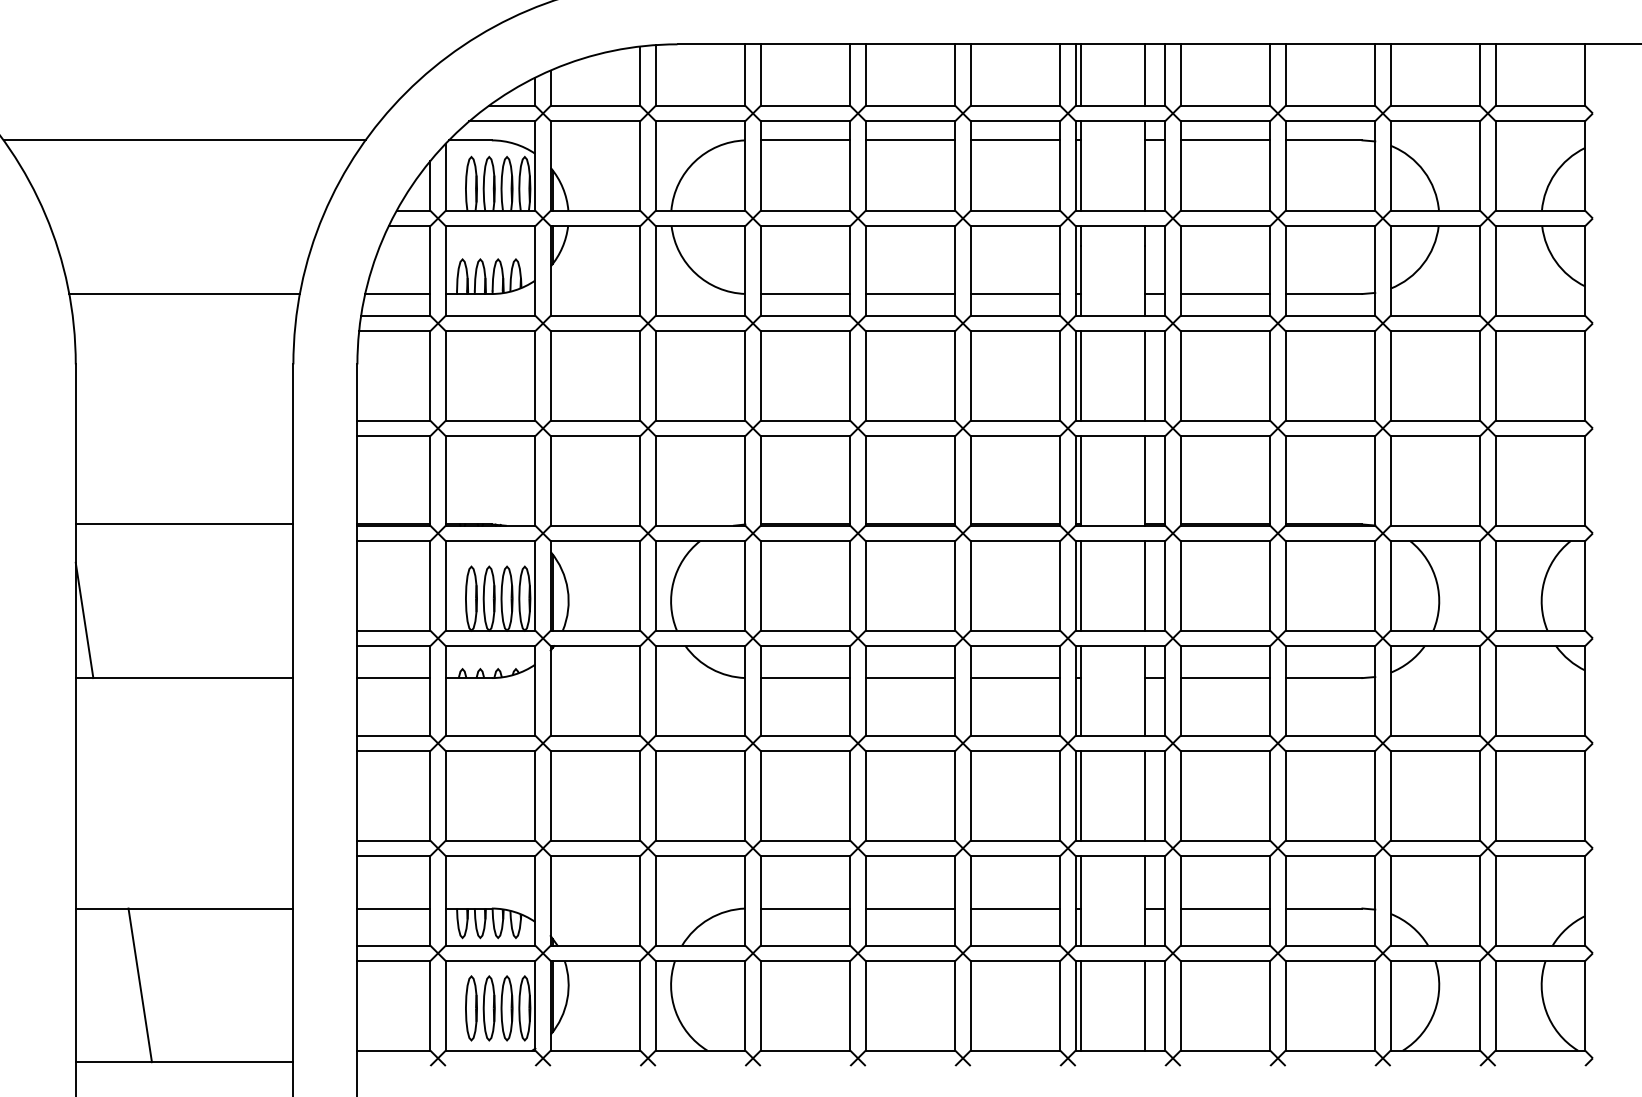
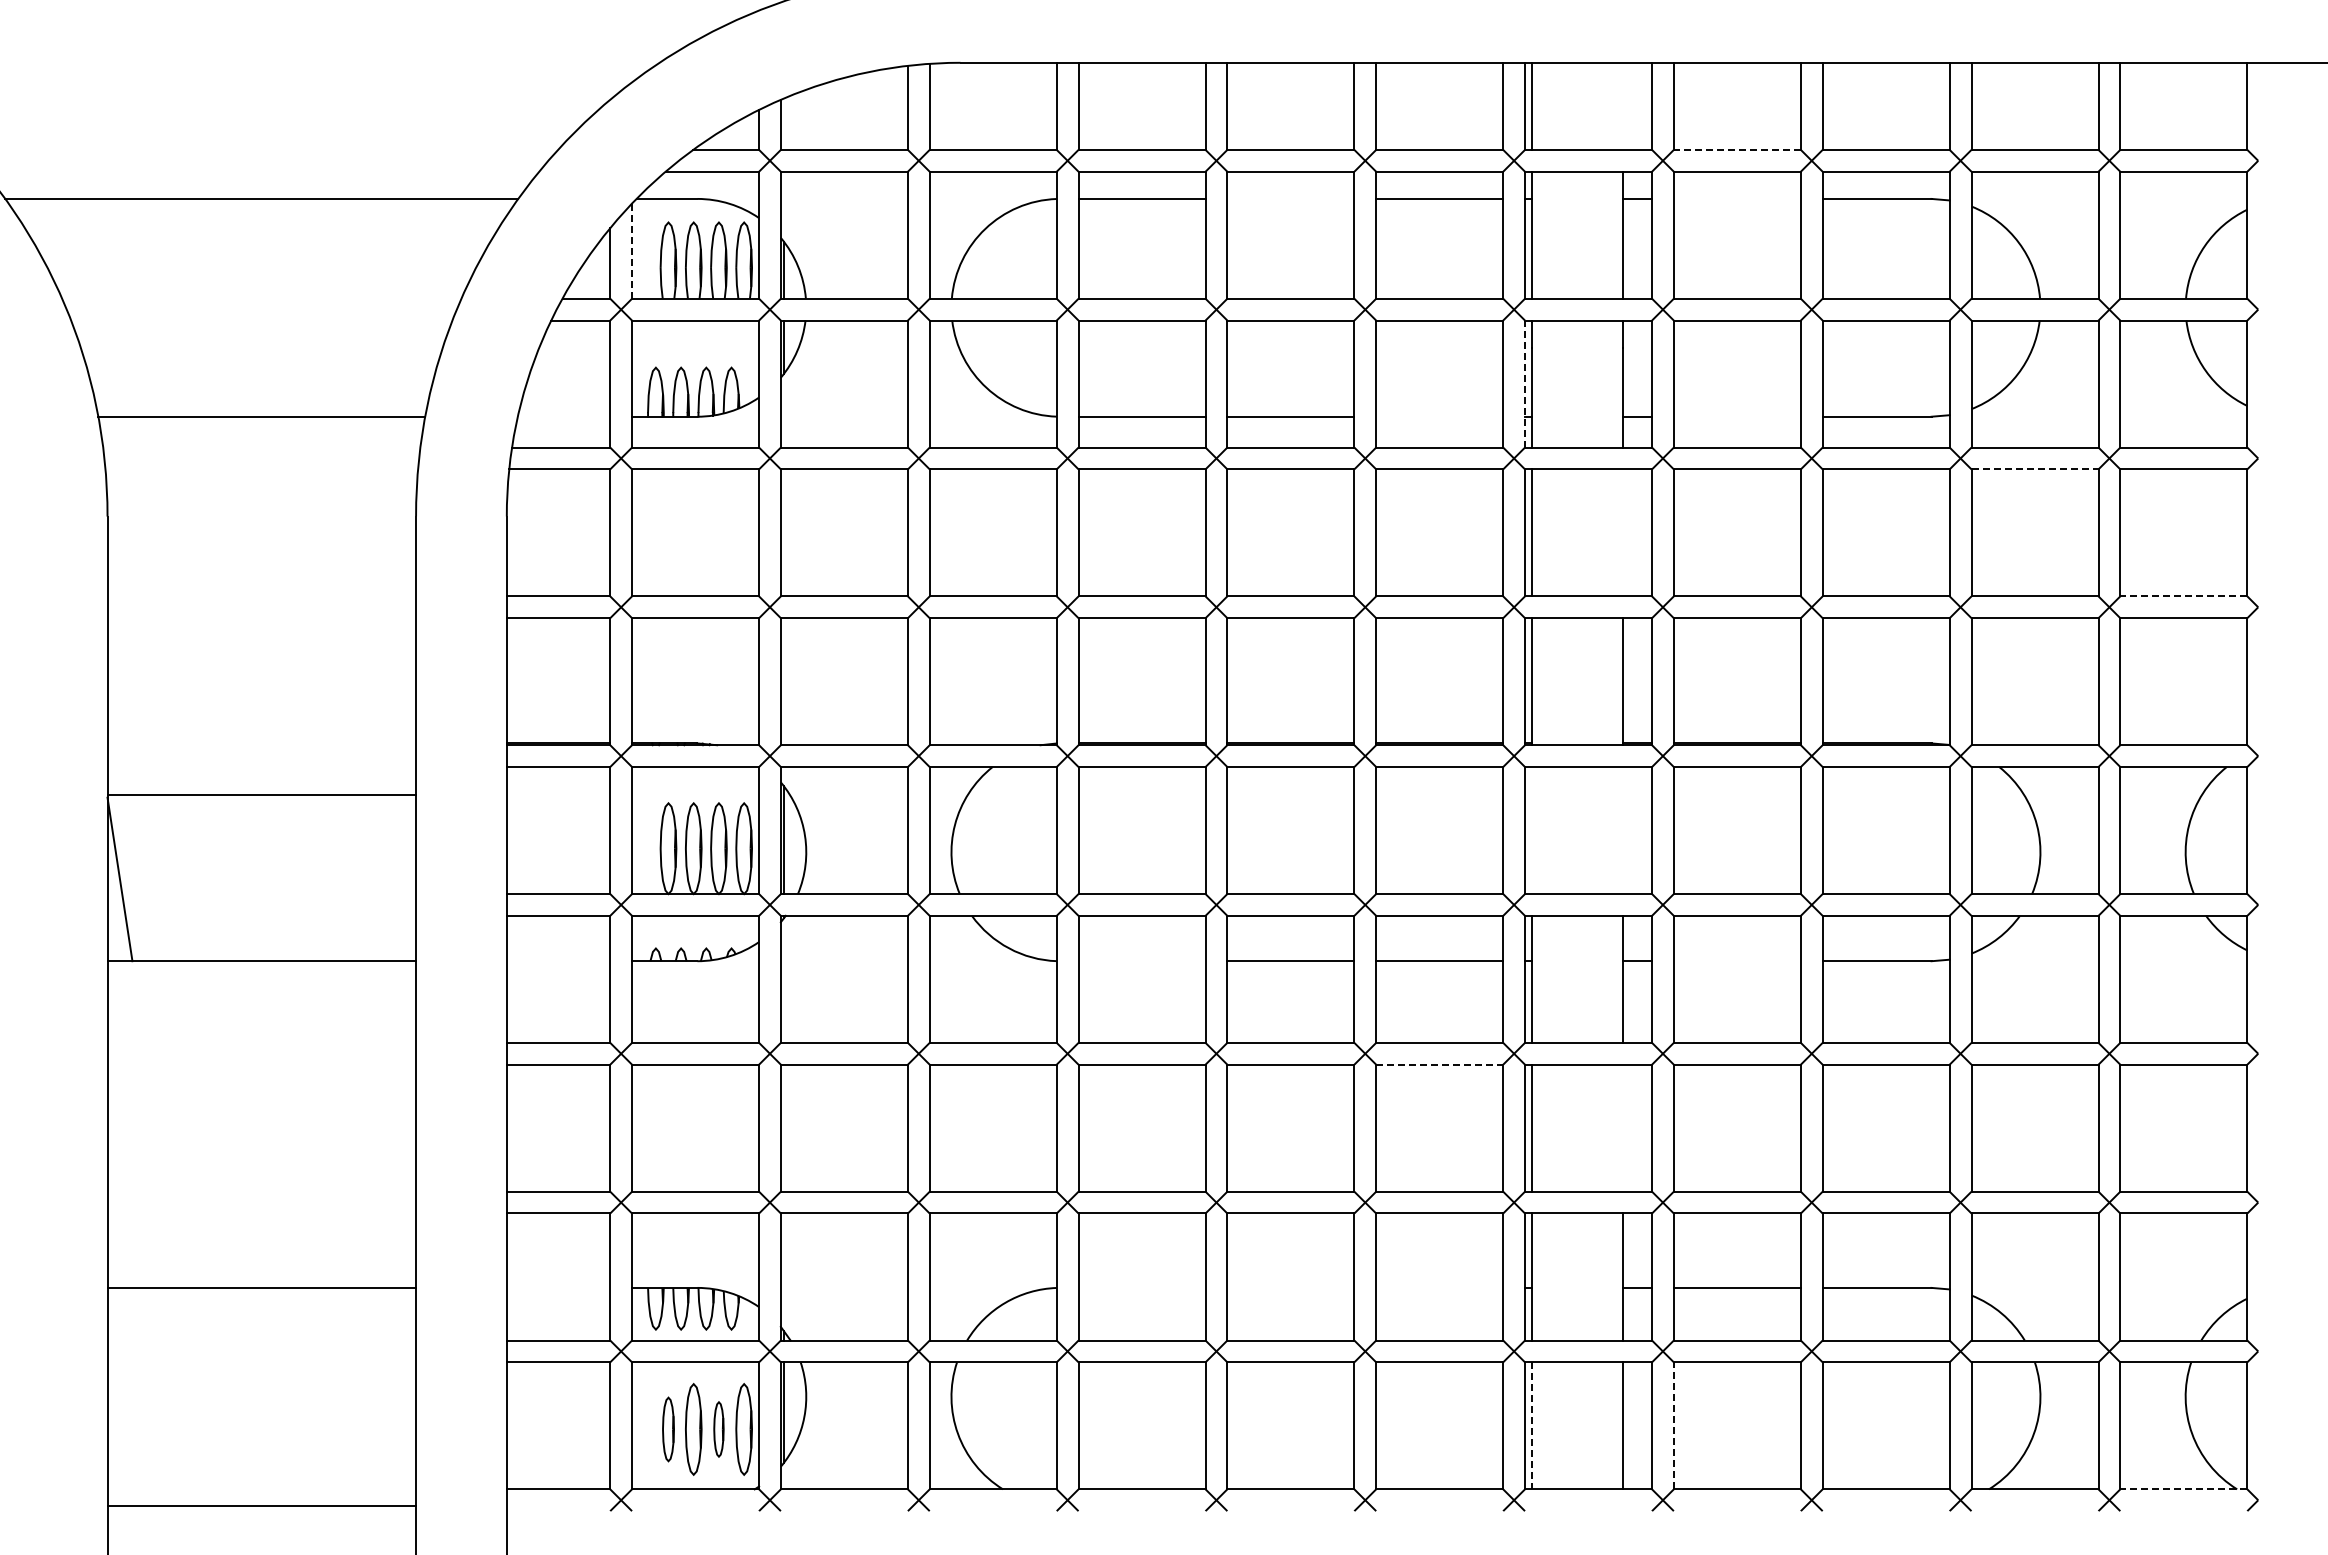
line: (1145, 74) -> (1623, 105), removed
line: (1225, 105) -> (1737, 149), solid -> dashed
line: (910, 140) -> (1290, 198), removed
line: (1224, 140) -> (1736, 198), removed
line: (446, 177) -> (632, 251), solid -> dashed
line: (1076, 271) -> (1525, 384), solid -> dashed
line: (397, 293) -> (563, 416), removed
line: (1015, 293) -> (1439, 416), removed
line: (1224, 293) -> (1736, 416), removed
line: (1435, 331) -> (2035, 469), solid -> dashed
line: (1145, 375) -> (1623, 532), removed
line: (1540, 420) -> (2183, 596), solid -> dashed
line: (184, 524) -> (261, 795), moved
line: (1080, 585) -> (1532, 830), removed
line: (1145, 585) -> (1623, 830), removed
line: (393, 678) -> (558, 961), removed
line: (805, 678) -> (1141, 961), removed
line: (1224, 678) -> (1736, 961), removed
line: (1015, 750) -> (1439, 1064), solid -> dashed
line: (1145, 795) -> (1623, 1127), removed
line: (393, 908) -> (558, 1287), removed
line: (805, 908) -> (1141, 1287), removed
line: (910, 908) -> (1290, 1287), removed
line: (1015, 908) -> (1439, 1287), removed
line: (139, 985) -> (198, 1396), removed
line: (1080, 1005) -> (1532, 1425), solid -> dashed
line: (1180, 1005) -> (1673, 1425), solid -> dashed
part: (471, 1008) -> (668, 1429), size x0.7
part: (506, 1008) -> (718, 1429), size x0.6
line: (1540, 1050) -> (2183, 1489), solid -> dashed

